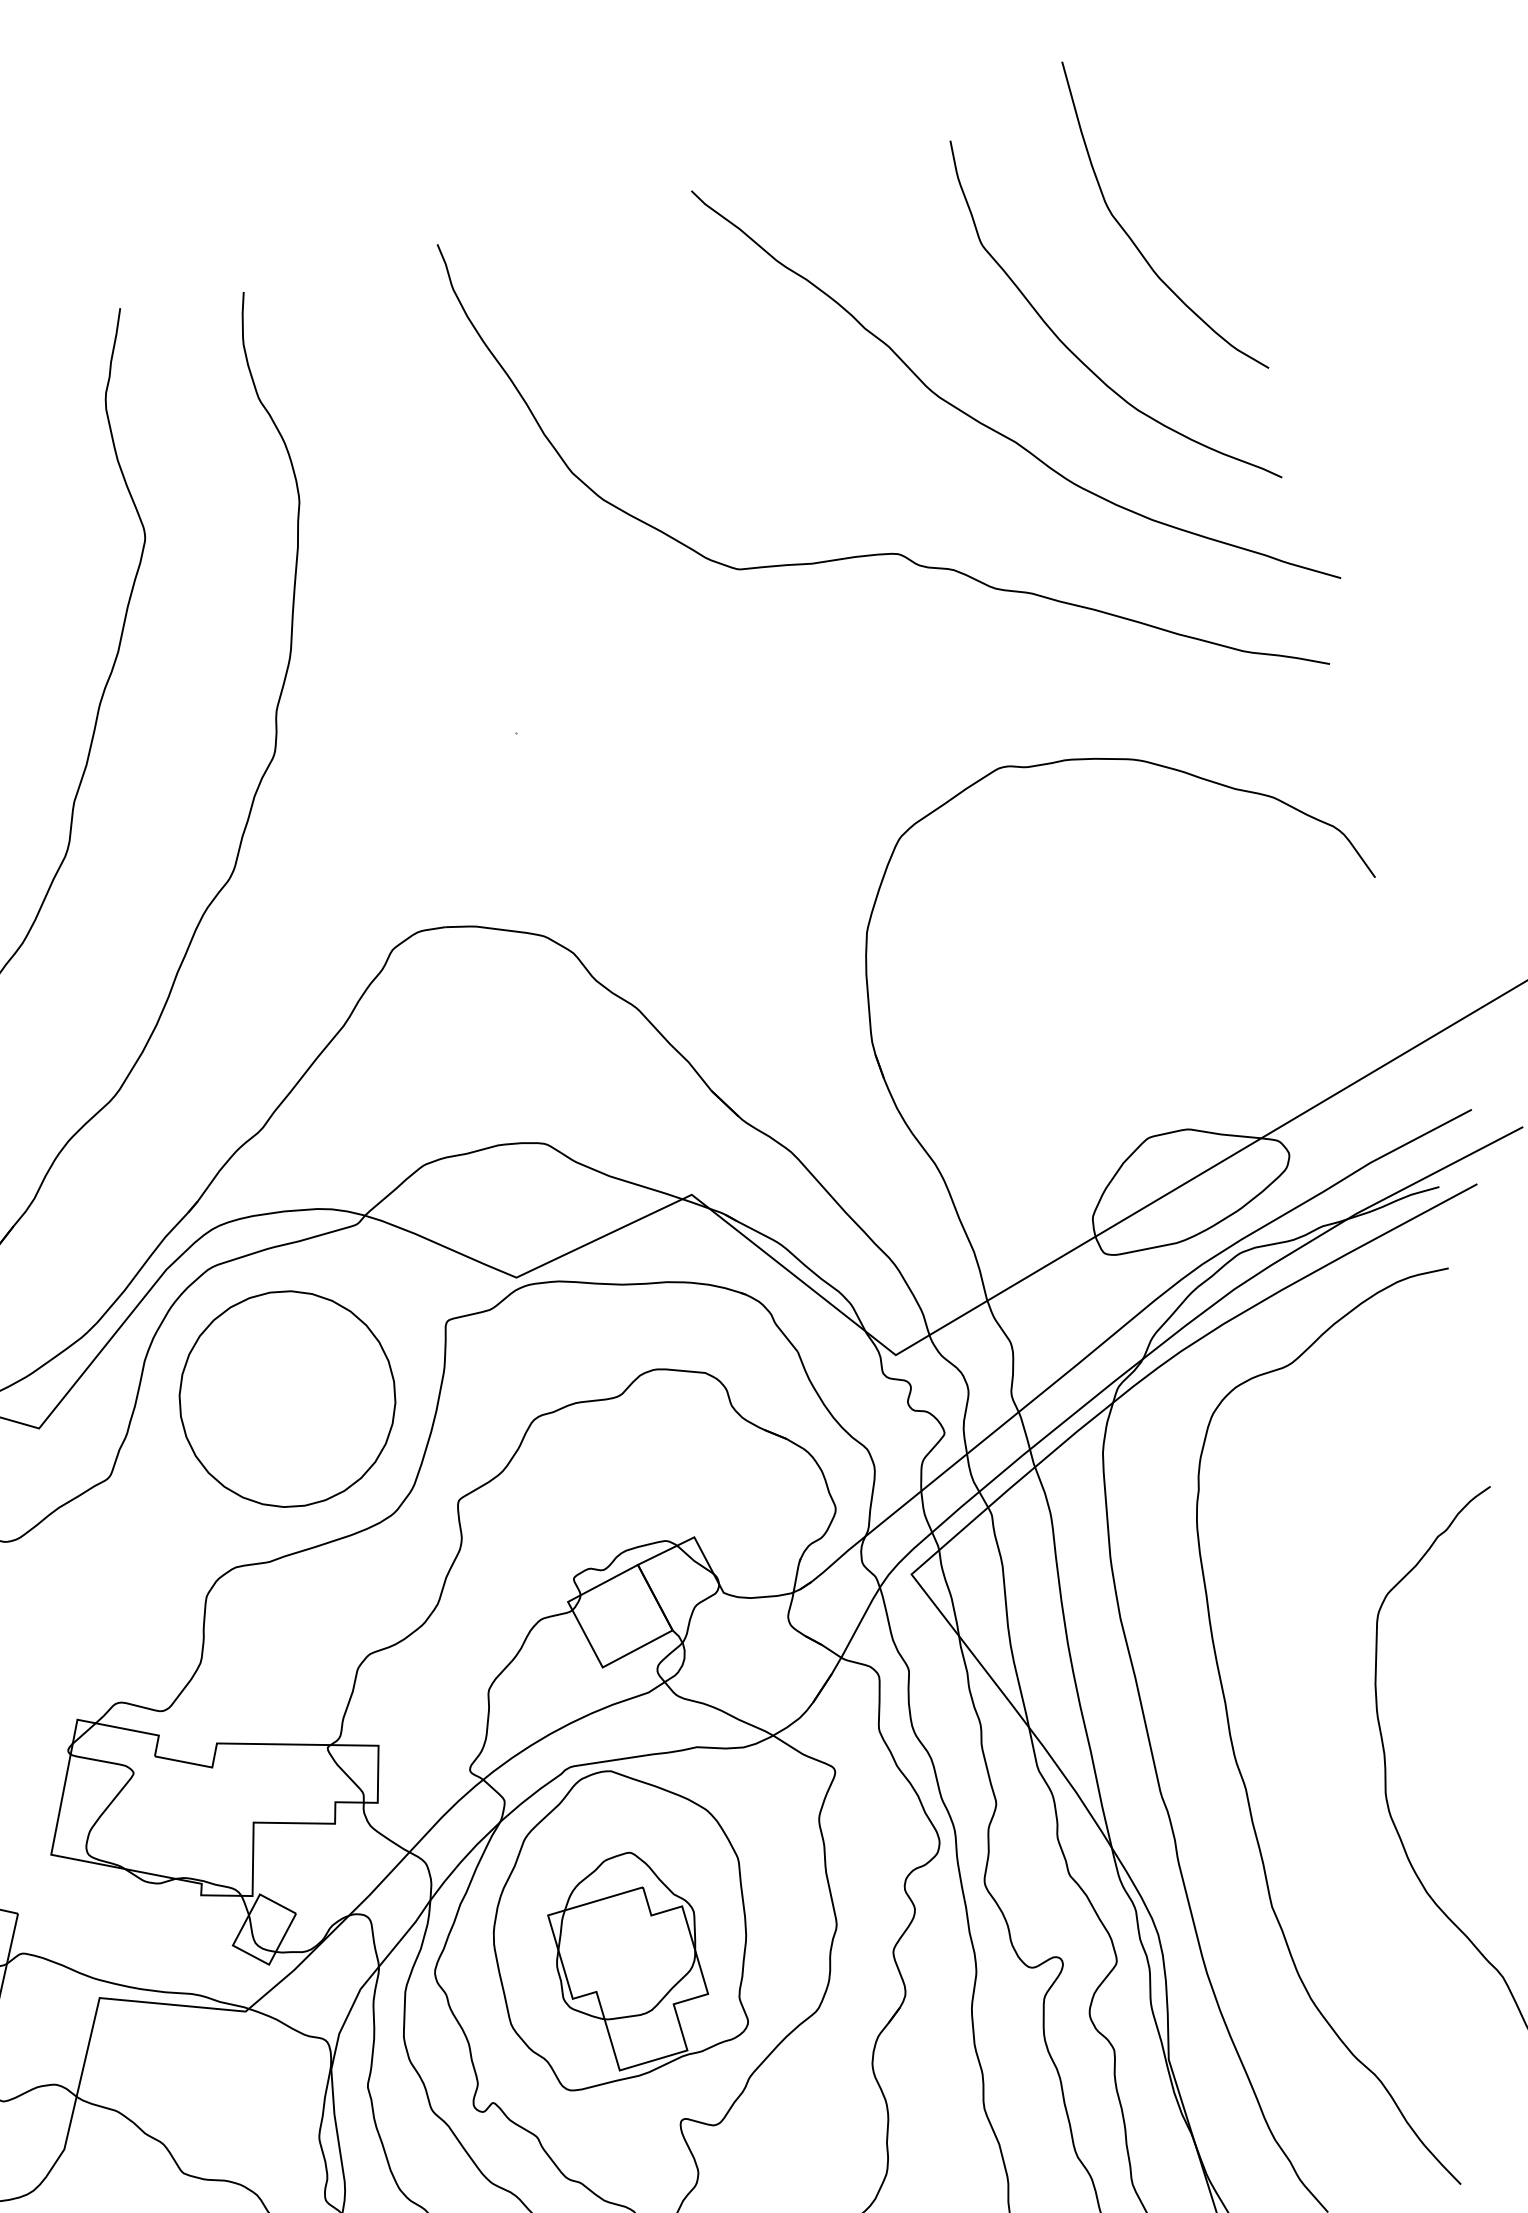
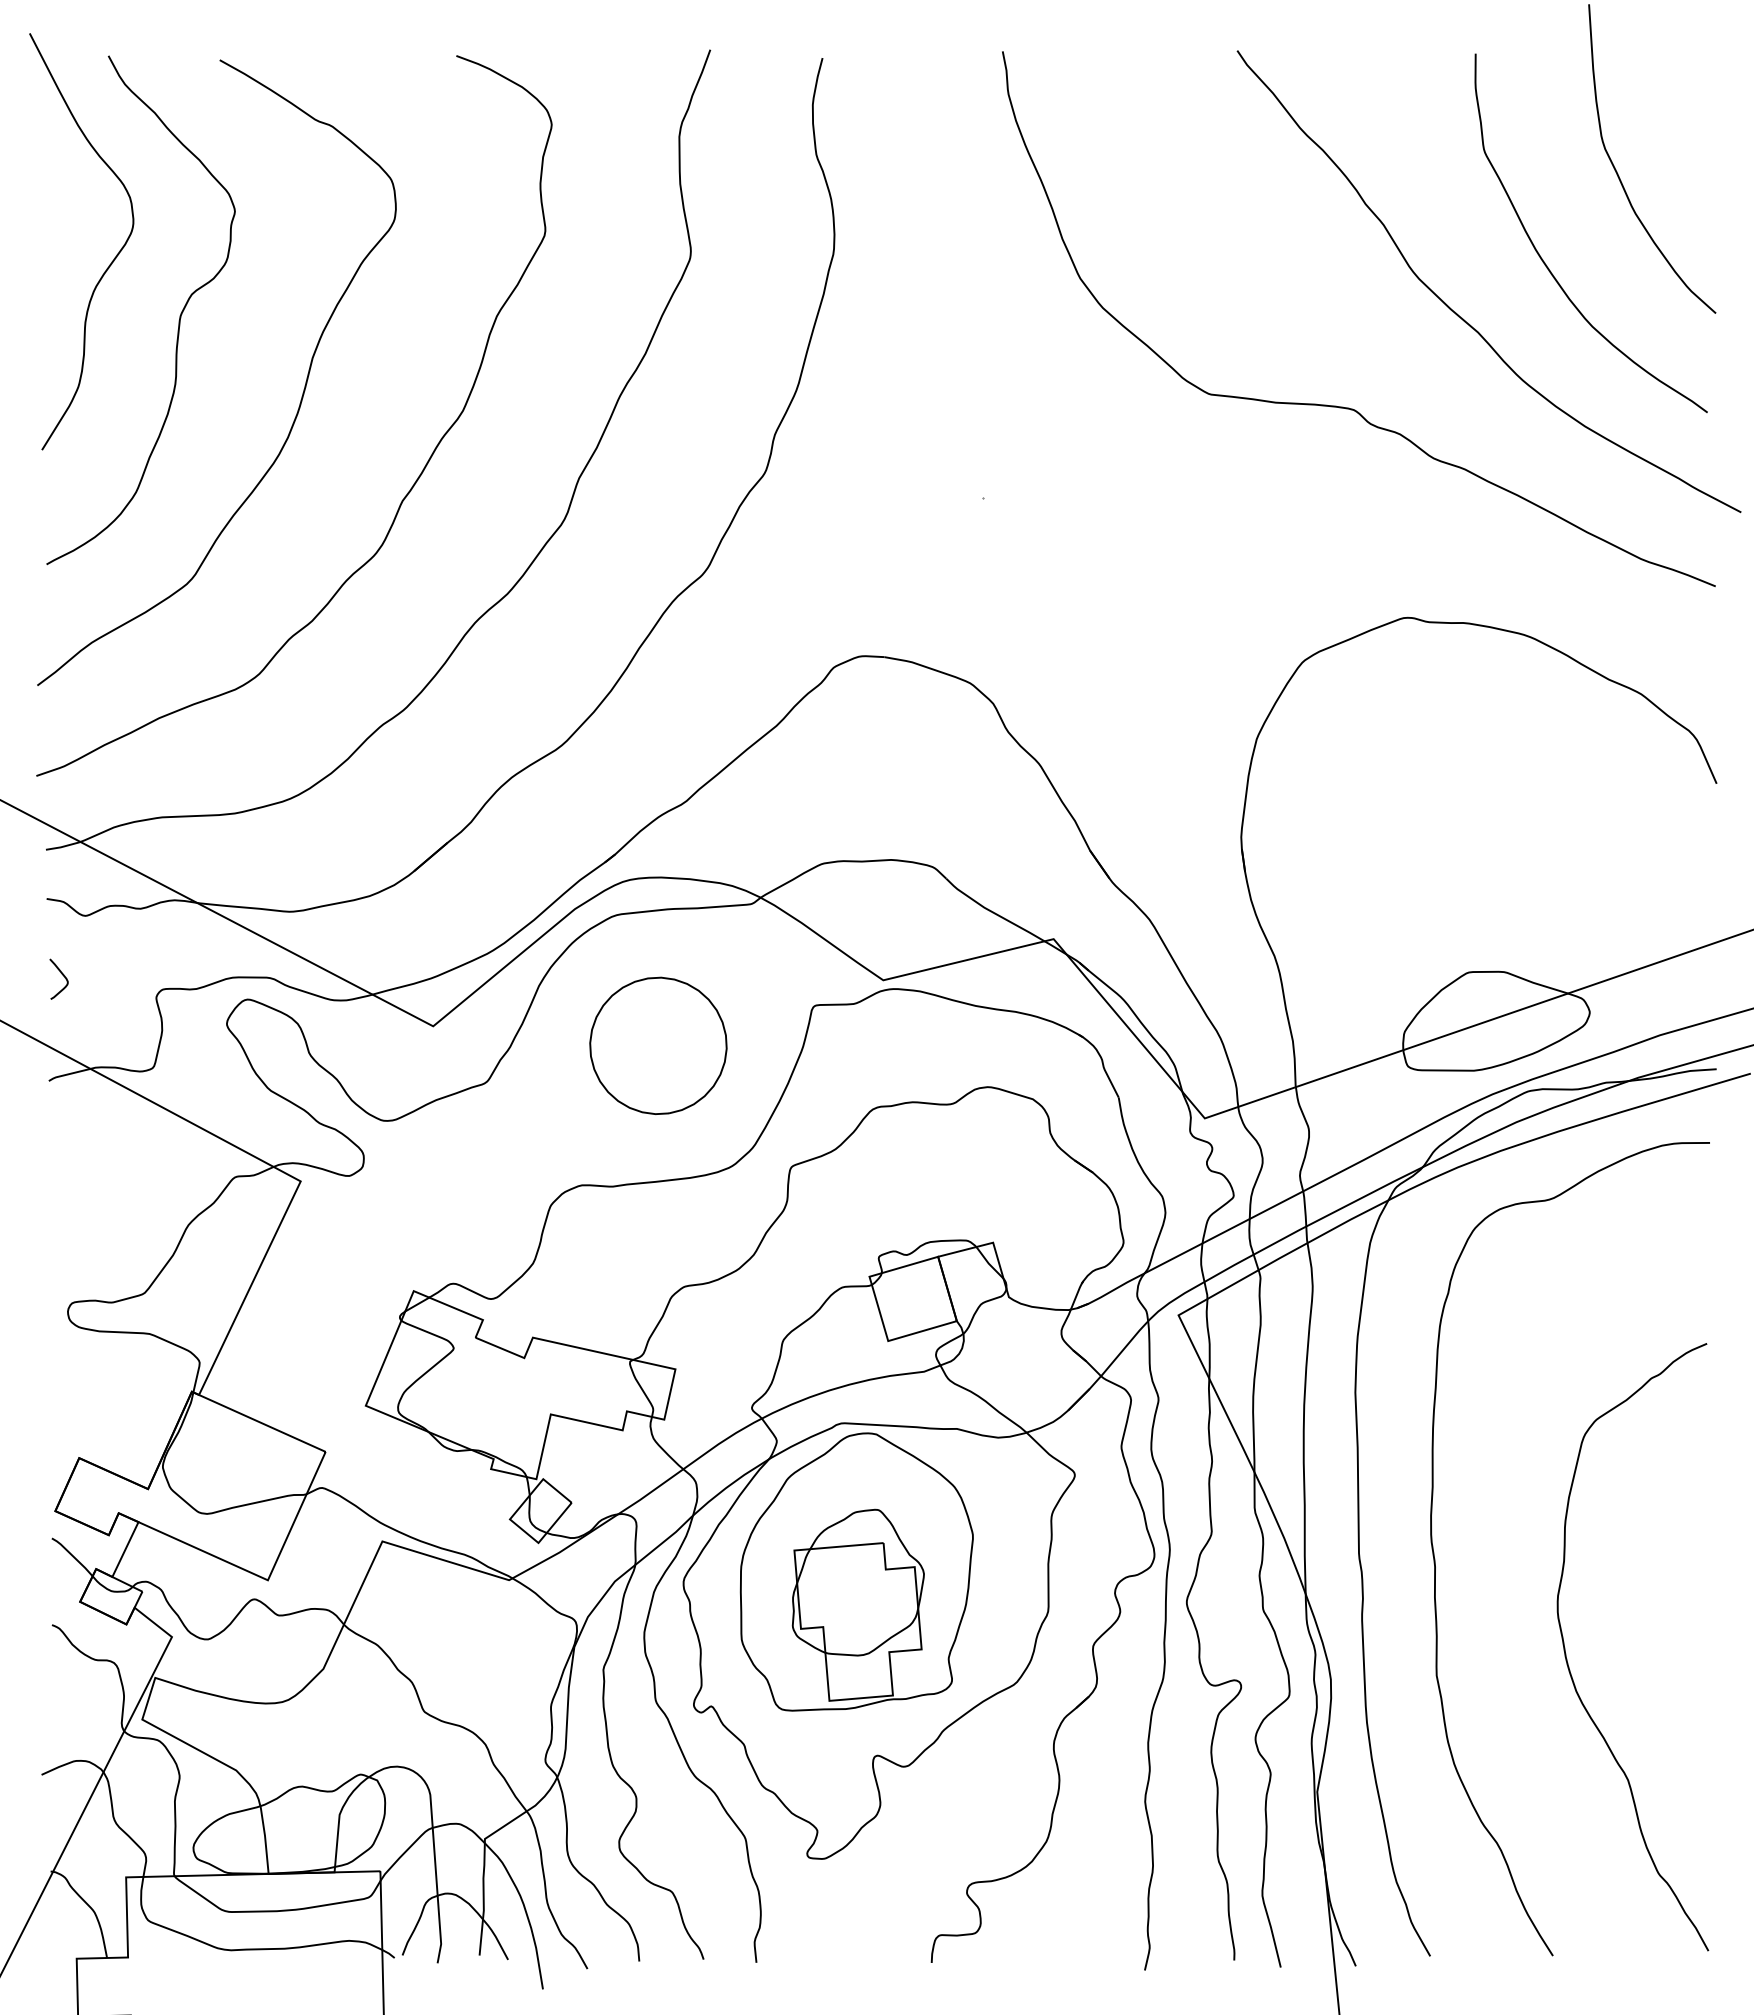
part: (287, 1398) -> (658, 1045), size x0.7

